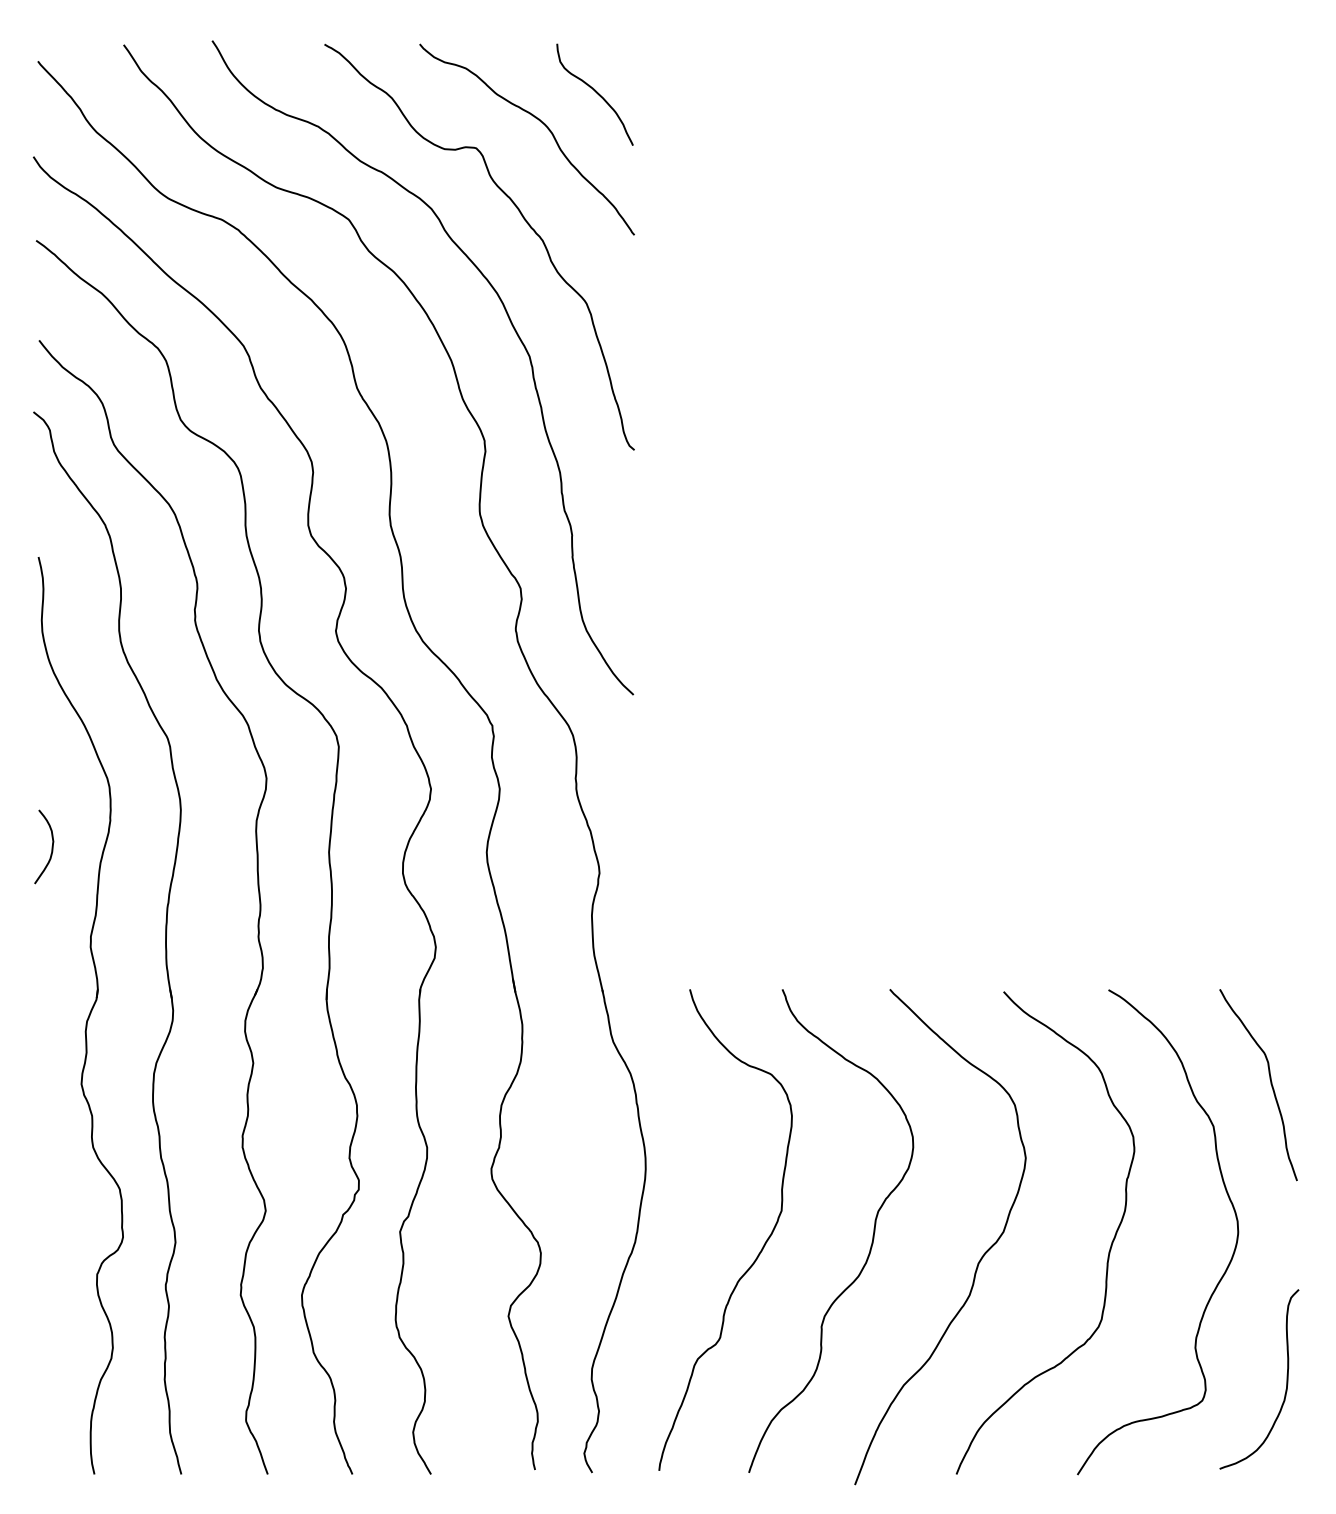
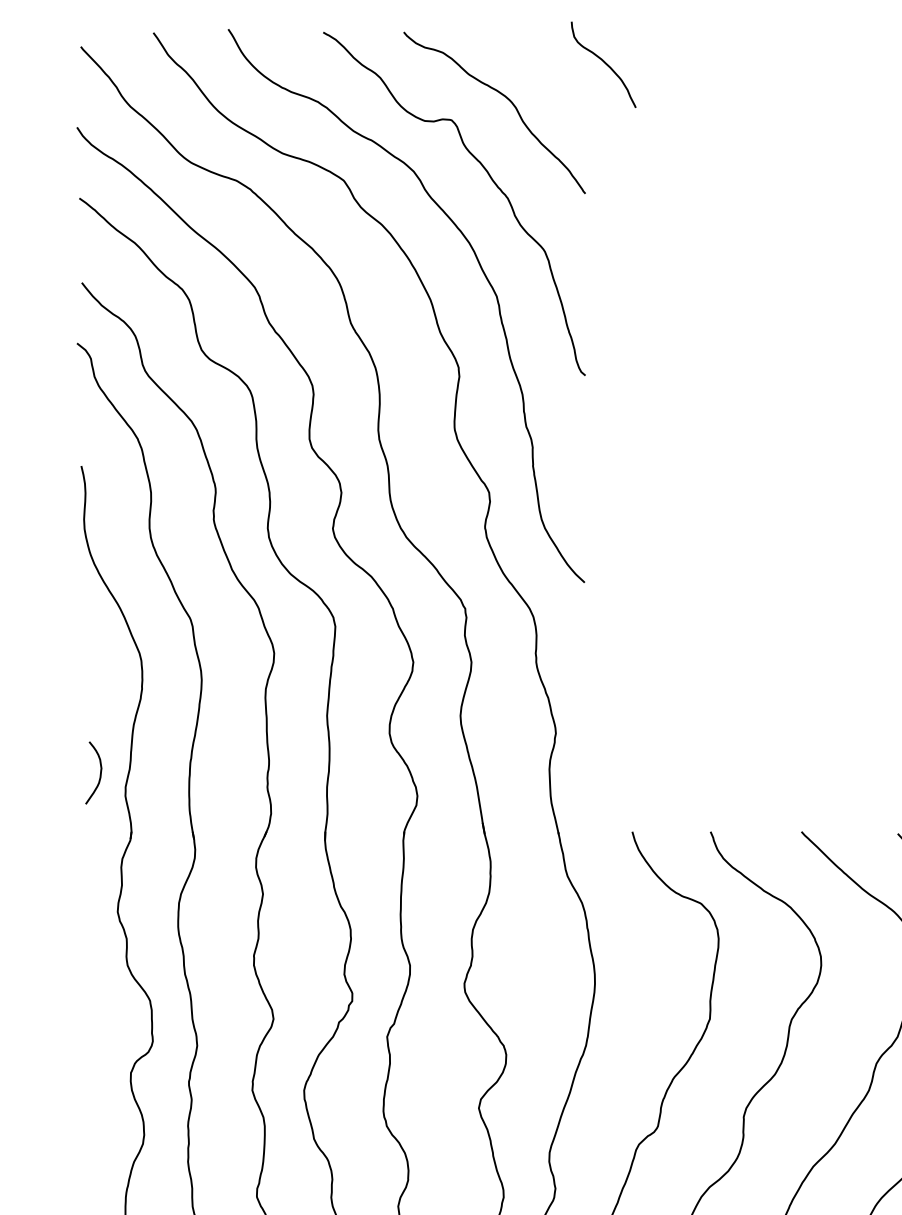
curve: (595, 92) -> (604, 62), moved
curve: (51, 846) -> (99, 772), moved

